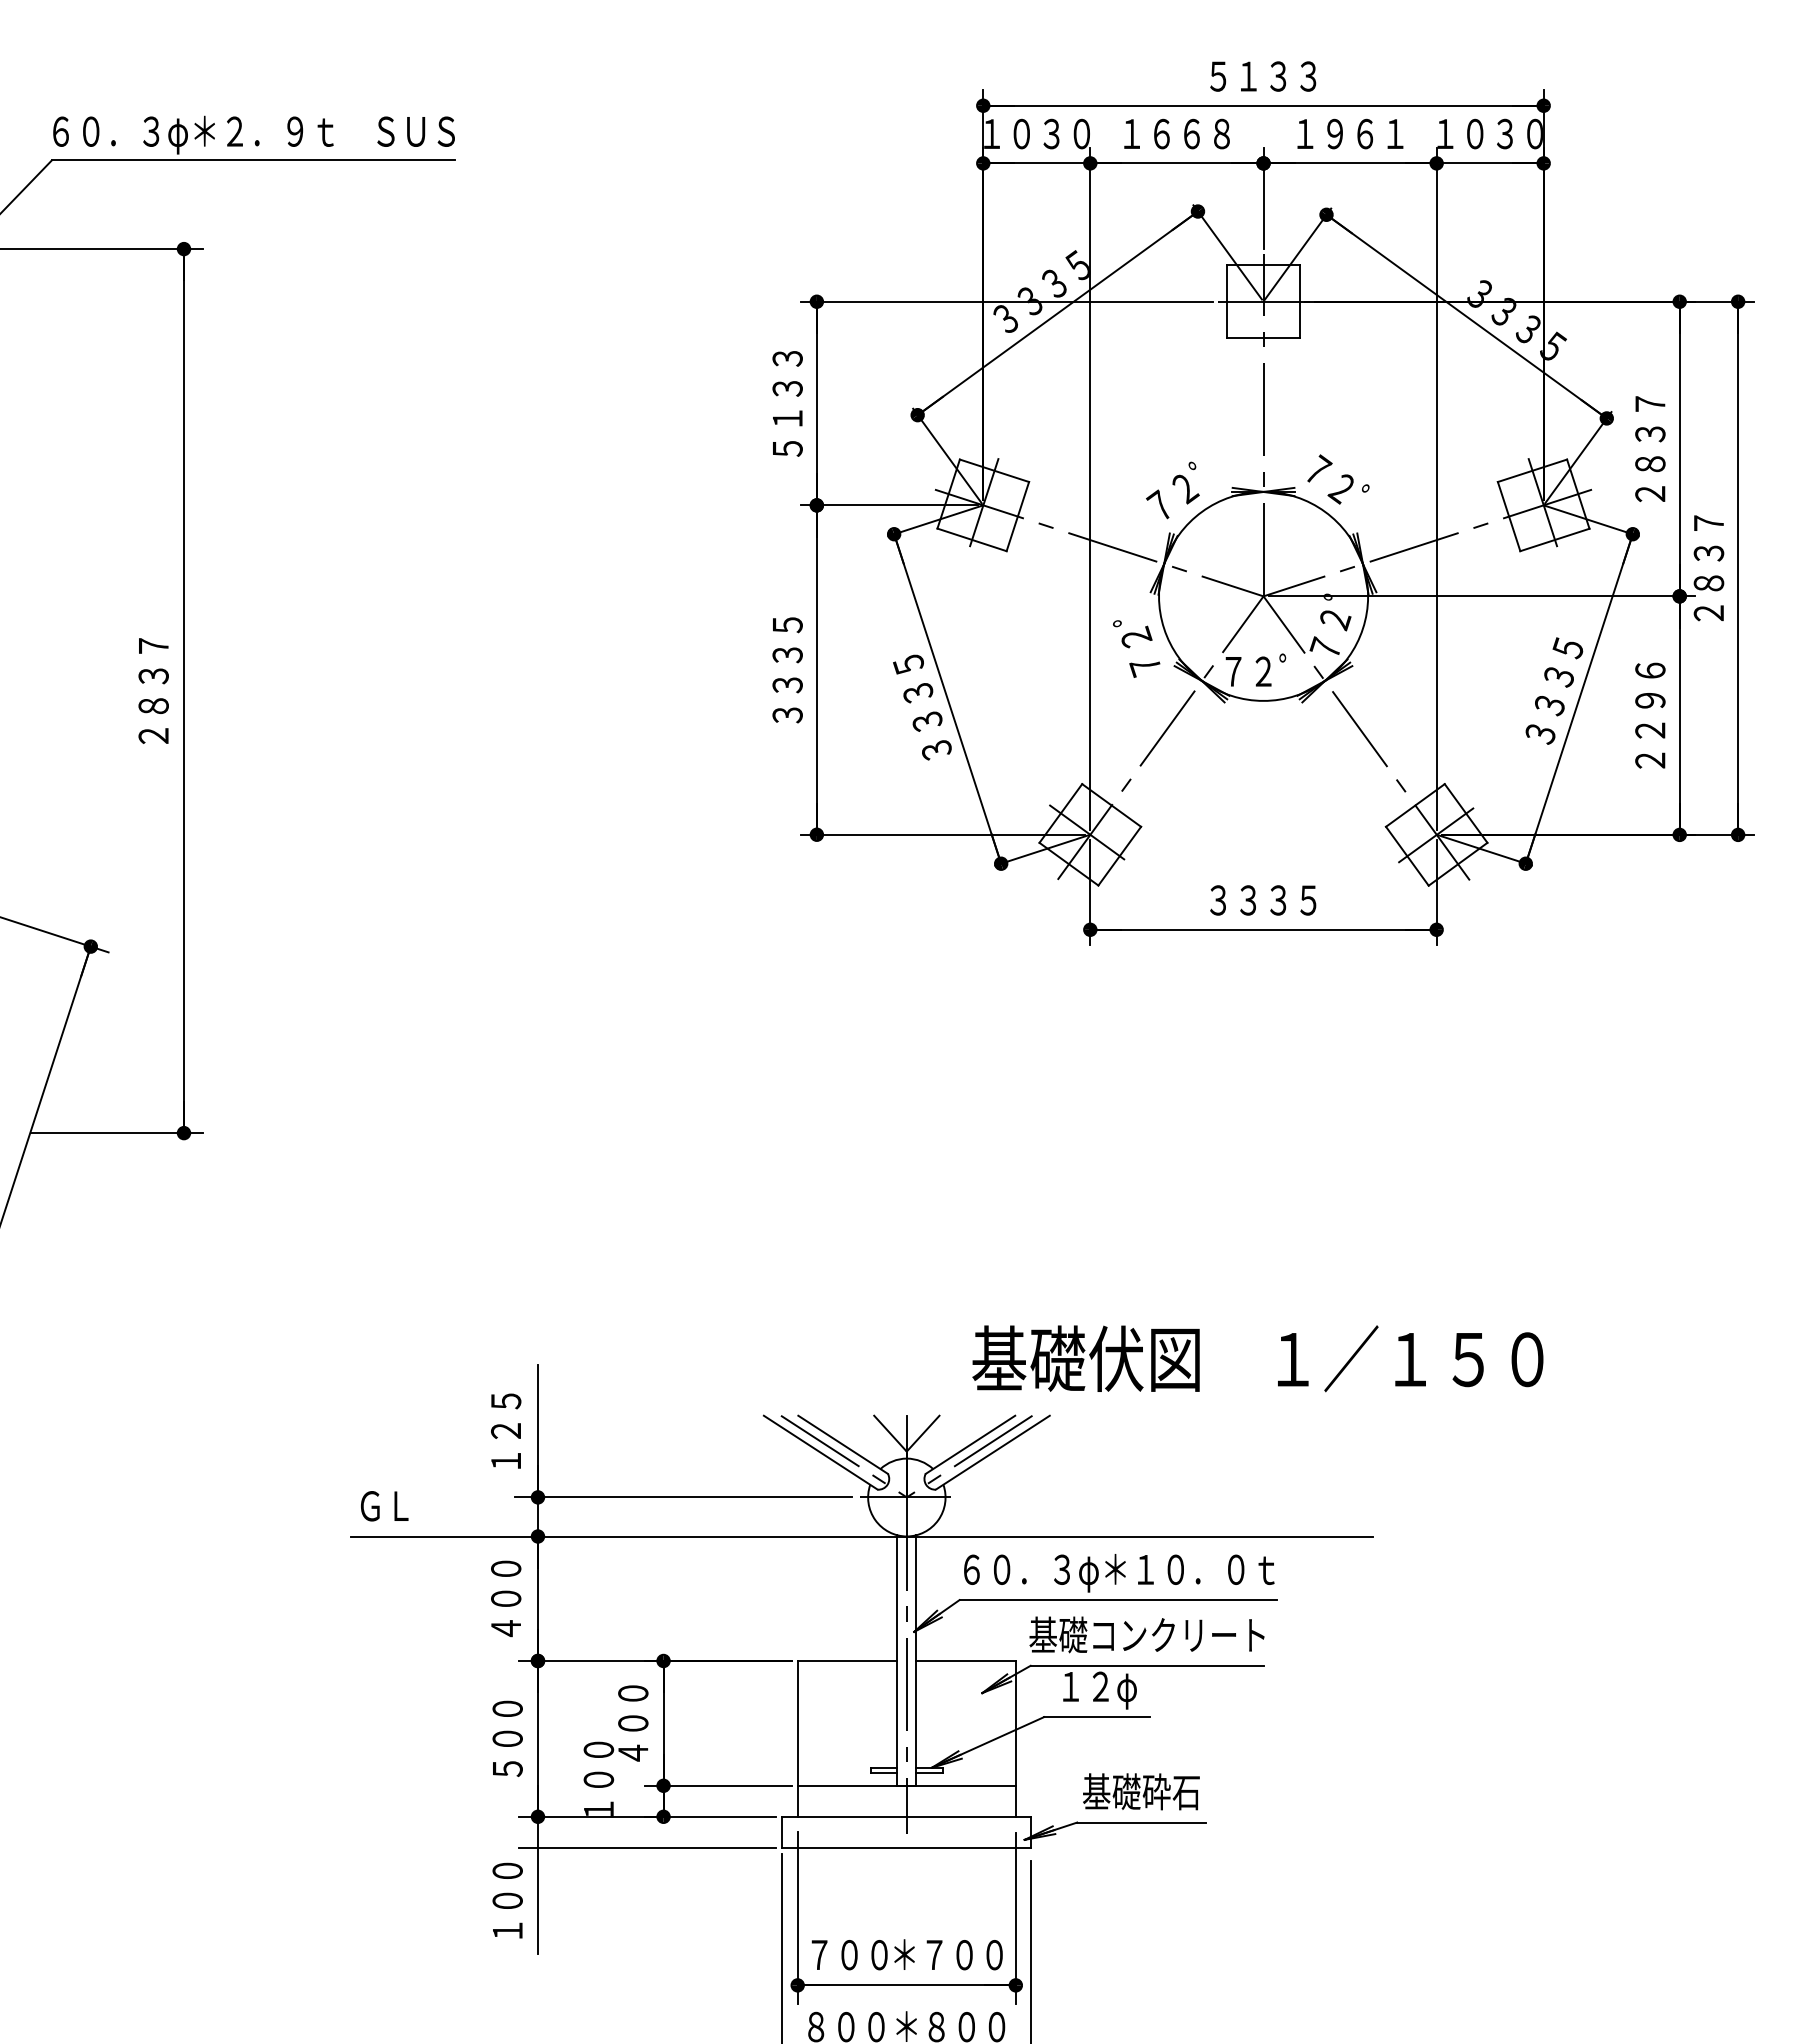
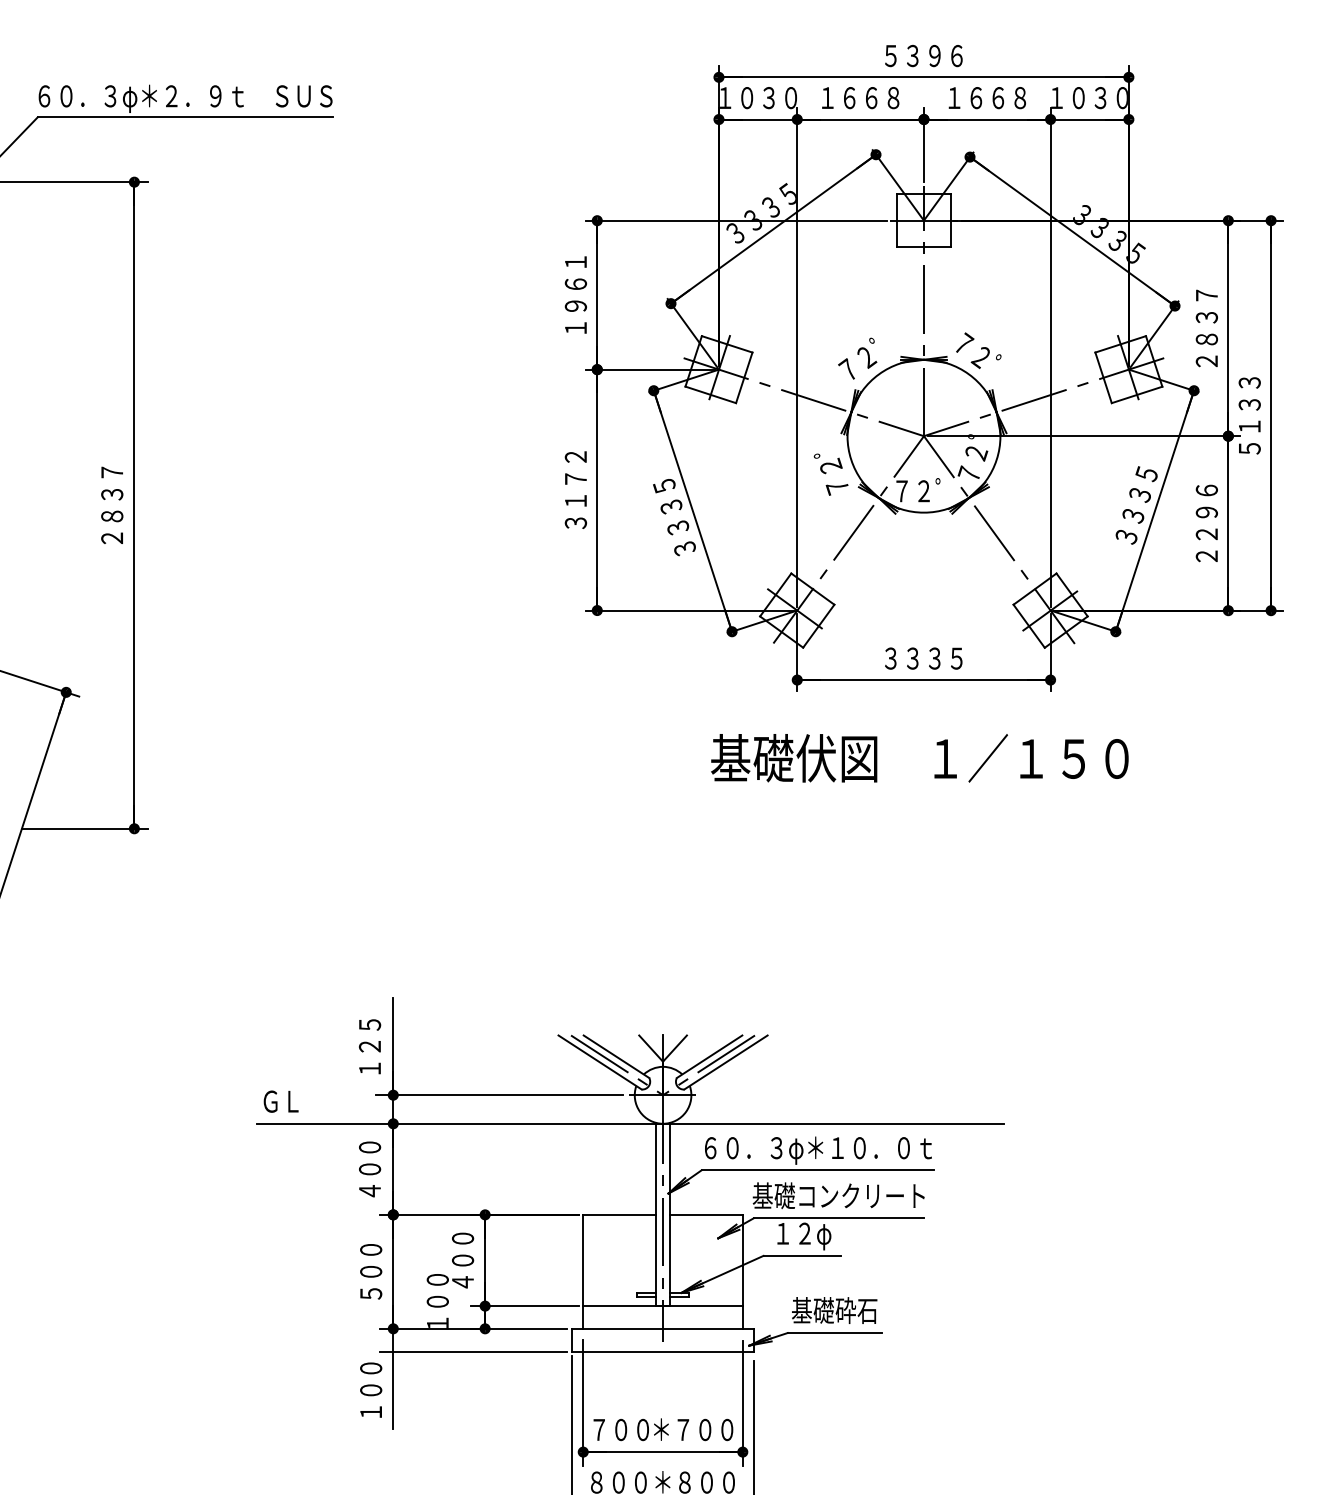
text: (1278, 76) -> (934, 55), ５１３３ -> ５３９６
text: (1365, 133) -> (998, 97), １９６１ -> １６６８
text: (787, 403) -> (575, 295), ５１３３ -> １９６１
text: (1708, 568) -> (1249, 415), ２８３７ -> ５１３３
text: (787, 655) -> (575, 479), ３３３５ -> ３１７２
text: (1257, 1358) -> (919, 758), moved

